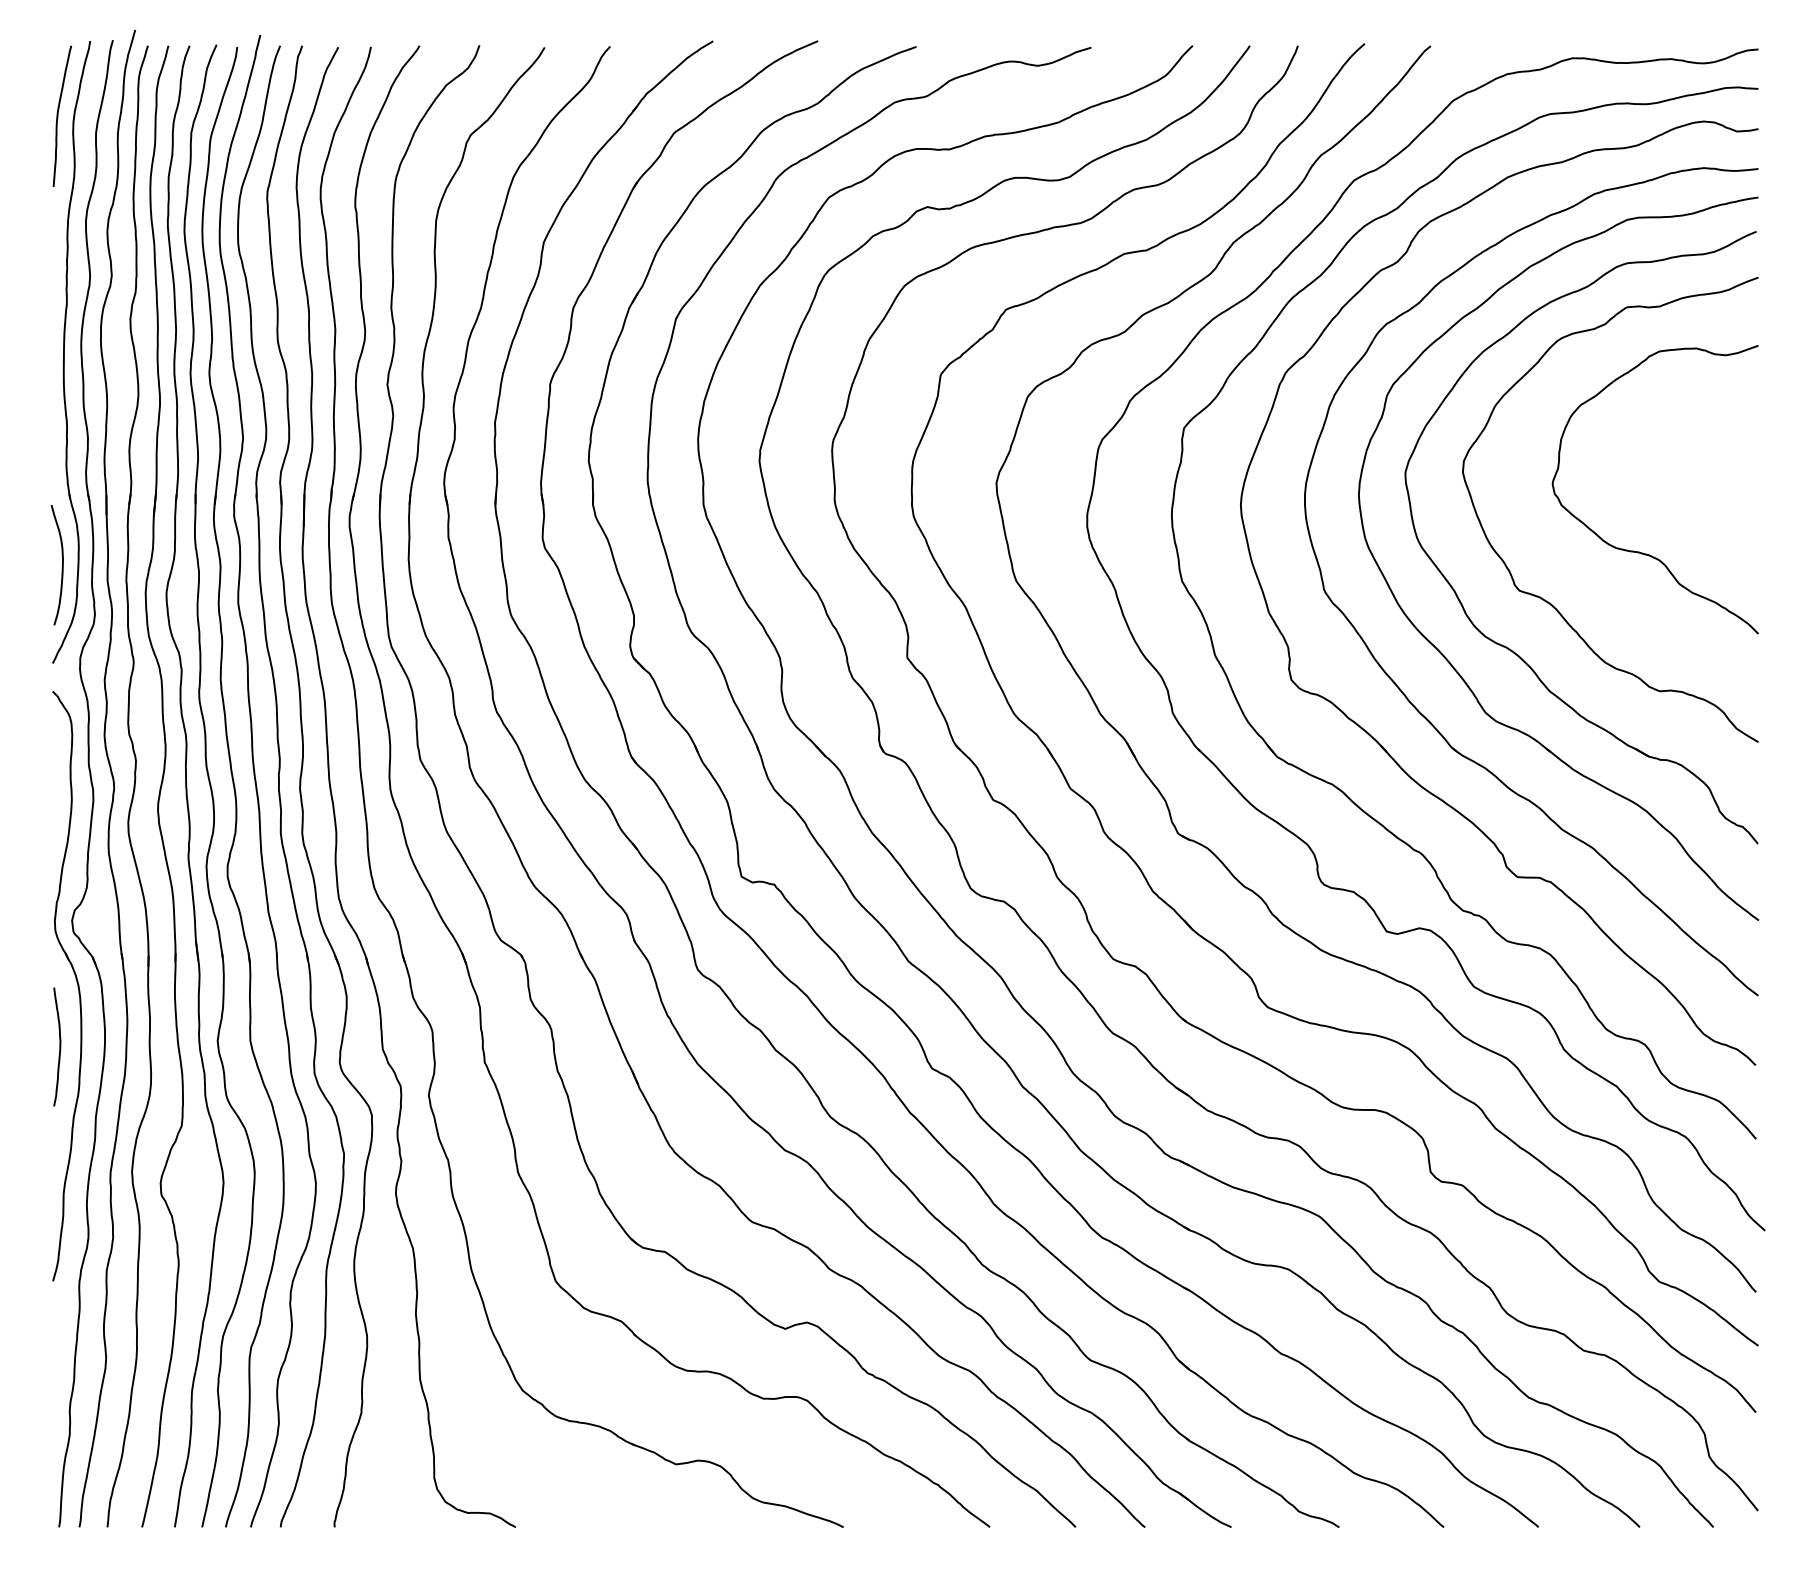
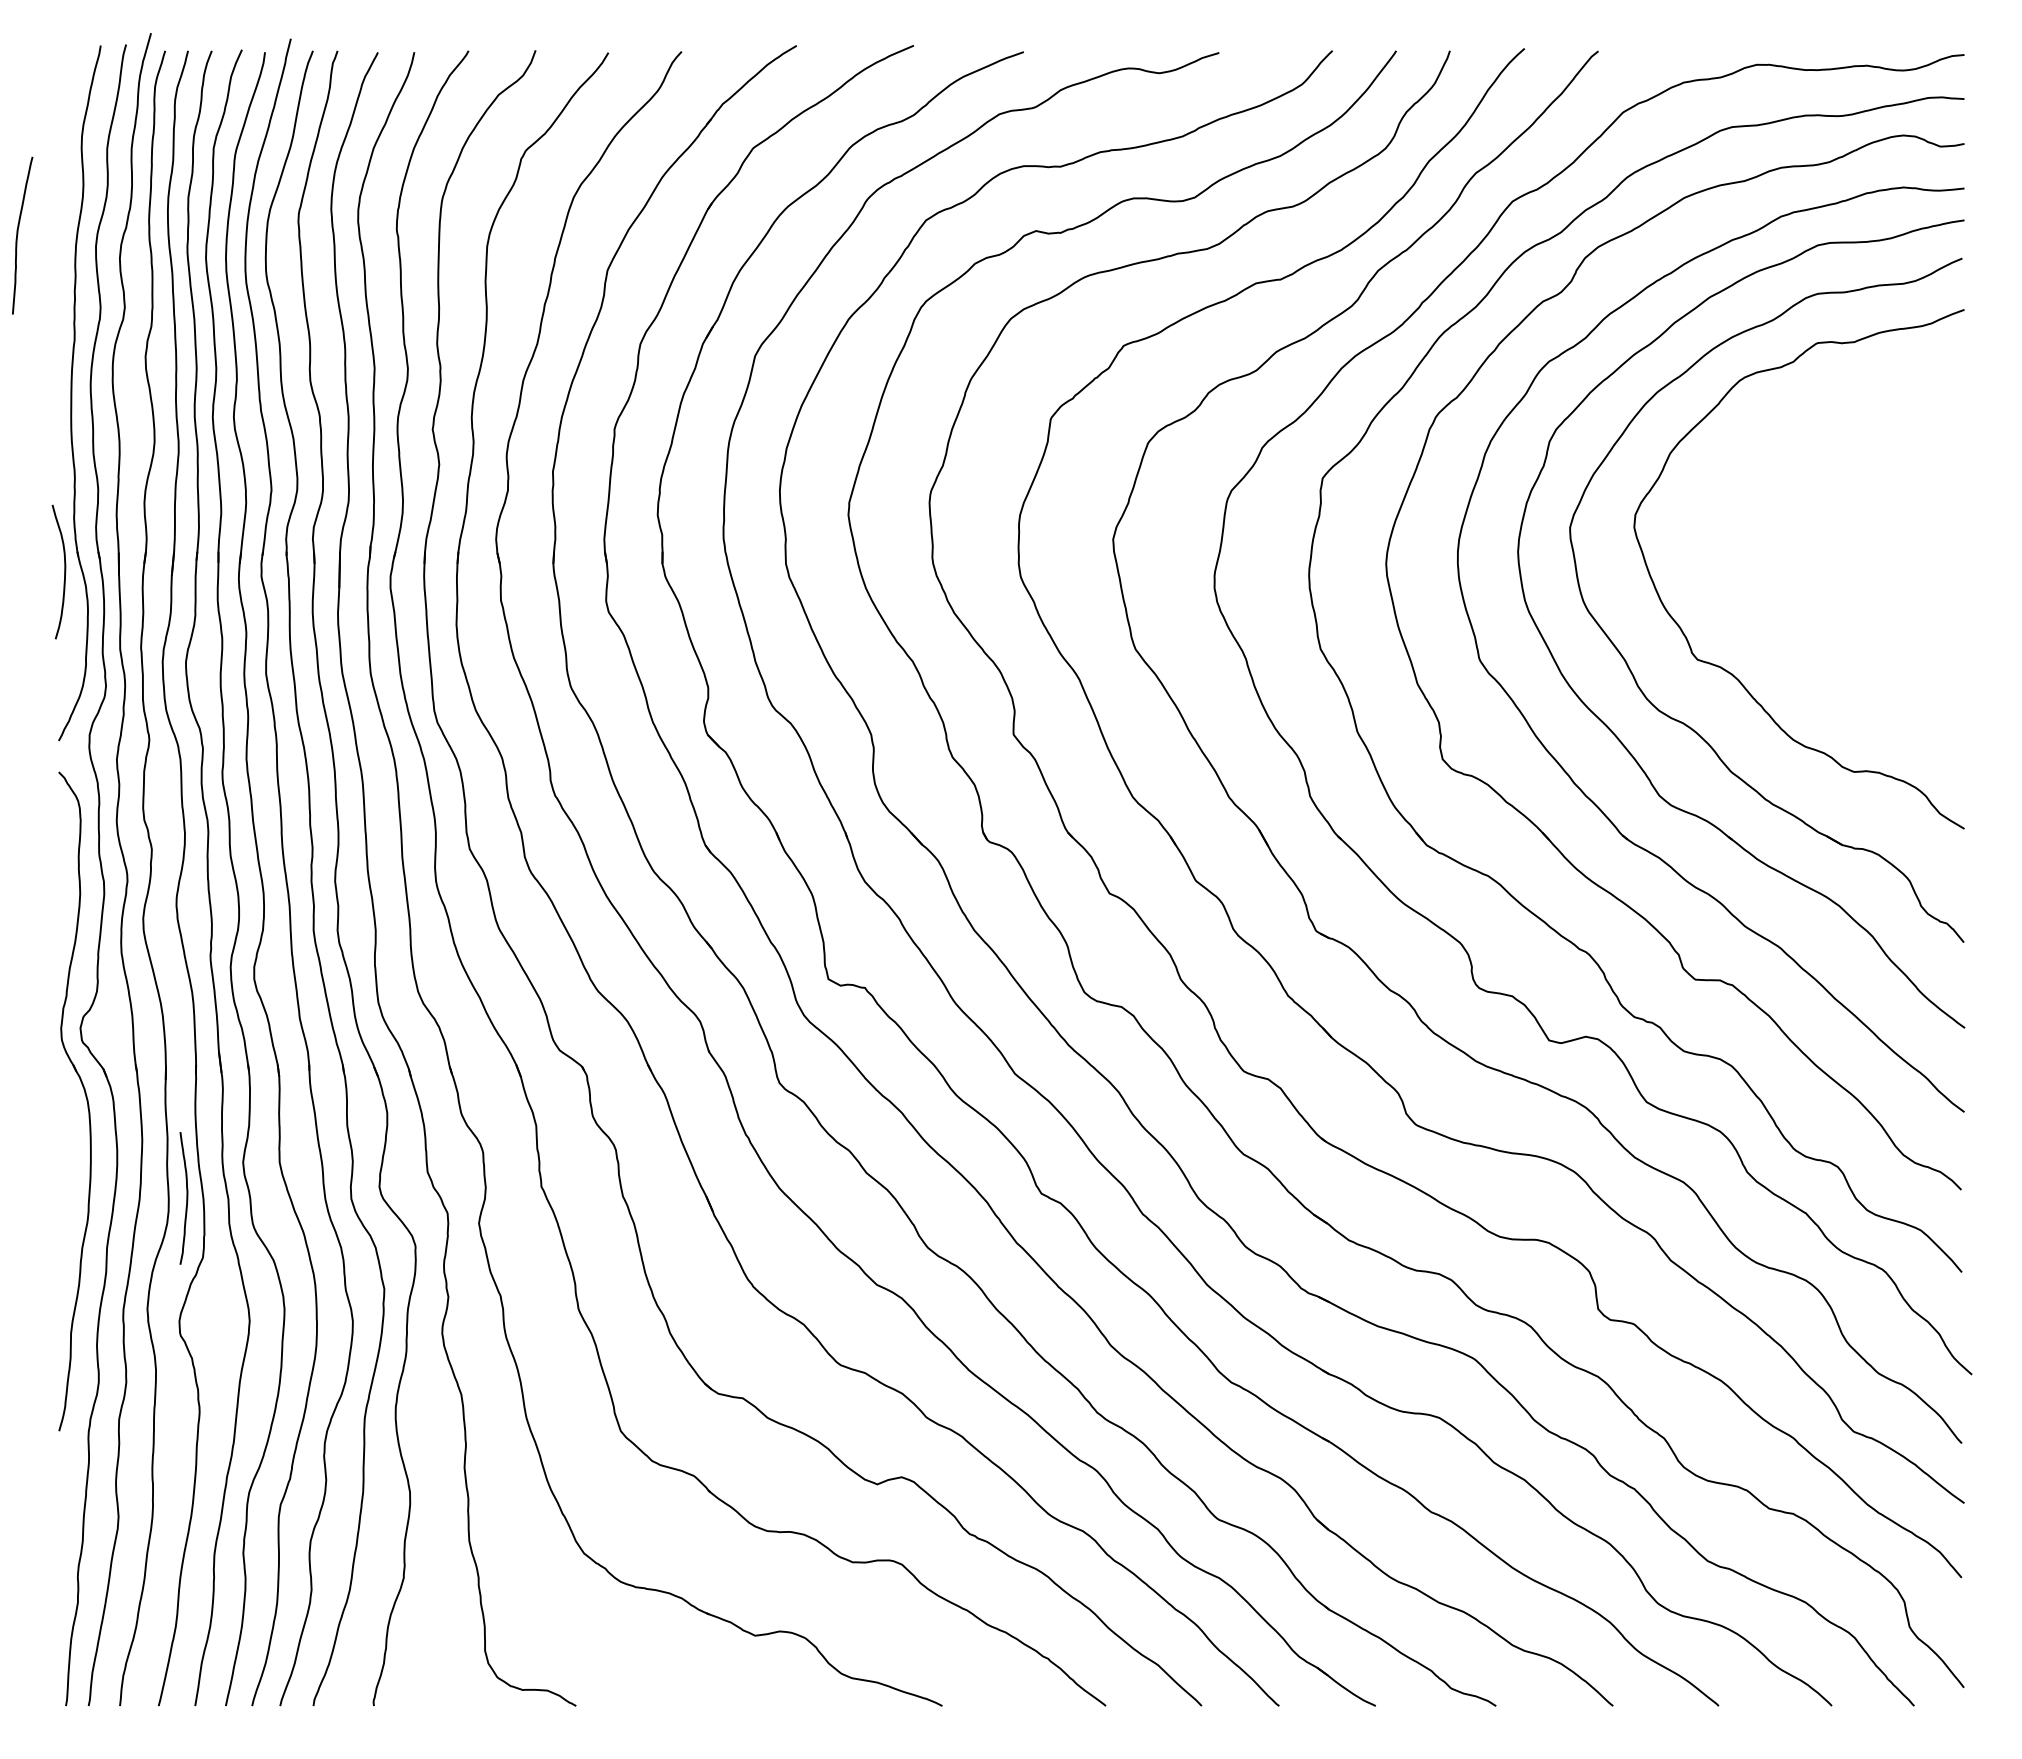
curve: (58, 115) -> (18, 234), moved
curve: (1638, 551) -> (1830, 615), removed
curve: (62, 564) -> (64, 571), moved
curve: (59, 1047) -> (186, 1198), moved

